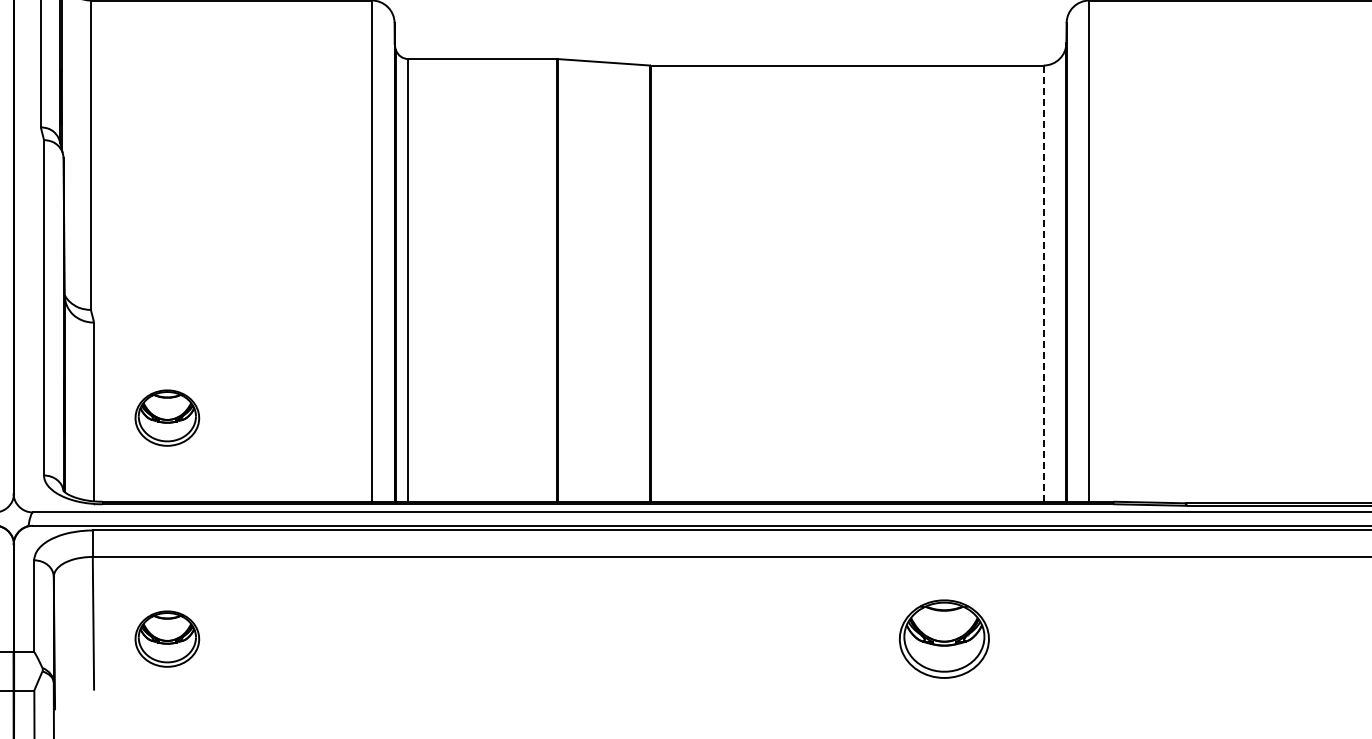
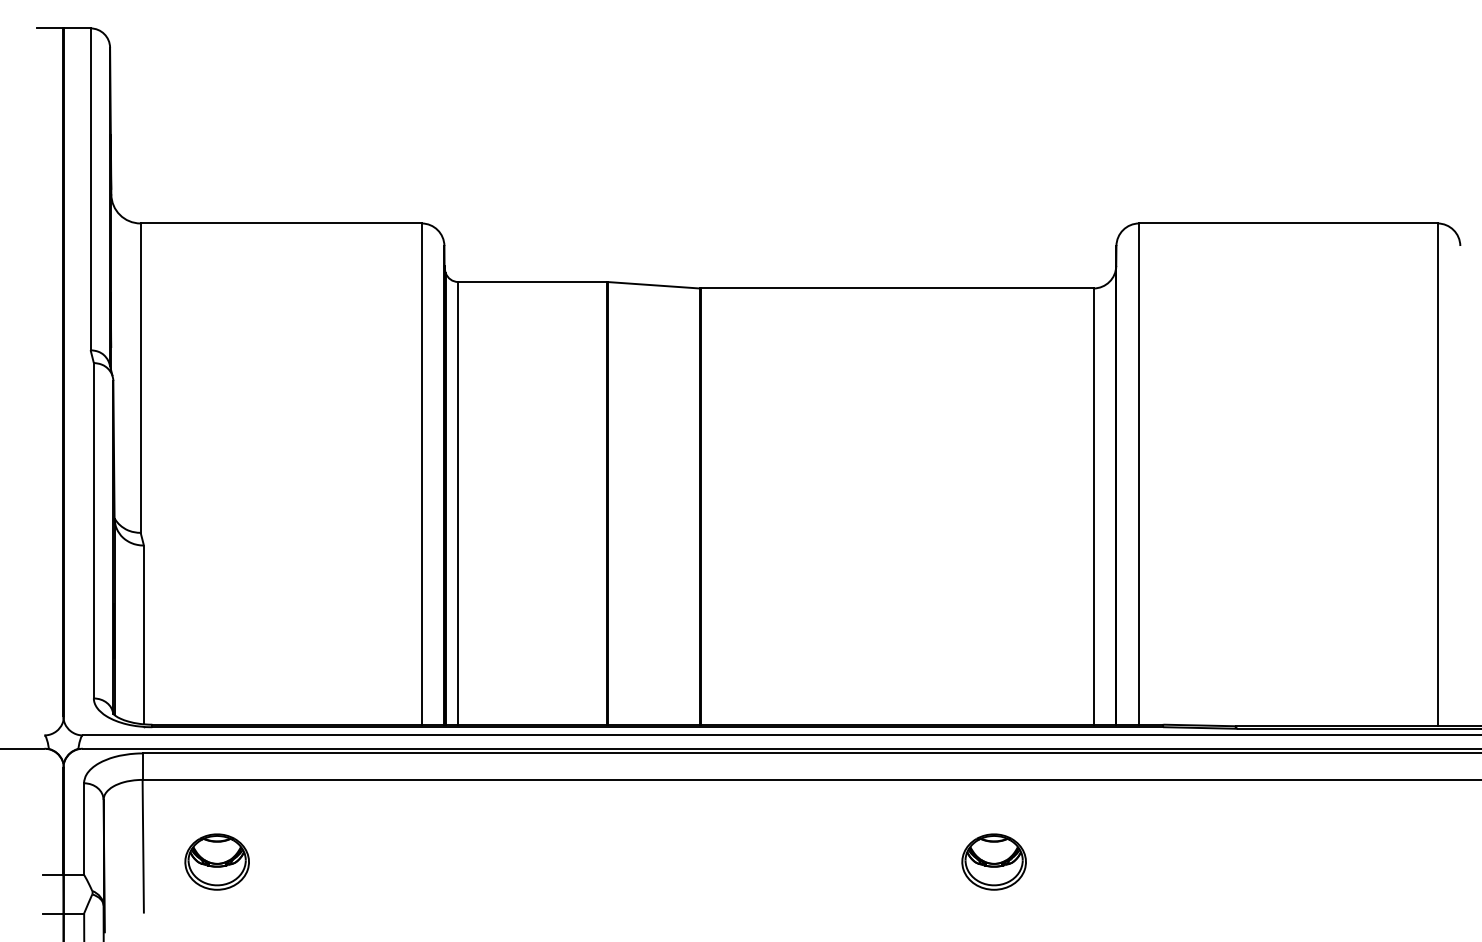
line: (1043, 283) -> (1093, 506), dashed -> solid
part: (166, 417) -> (216, 640), removed
part: (943, 638) -> (993, 861), size x0.71

